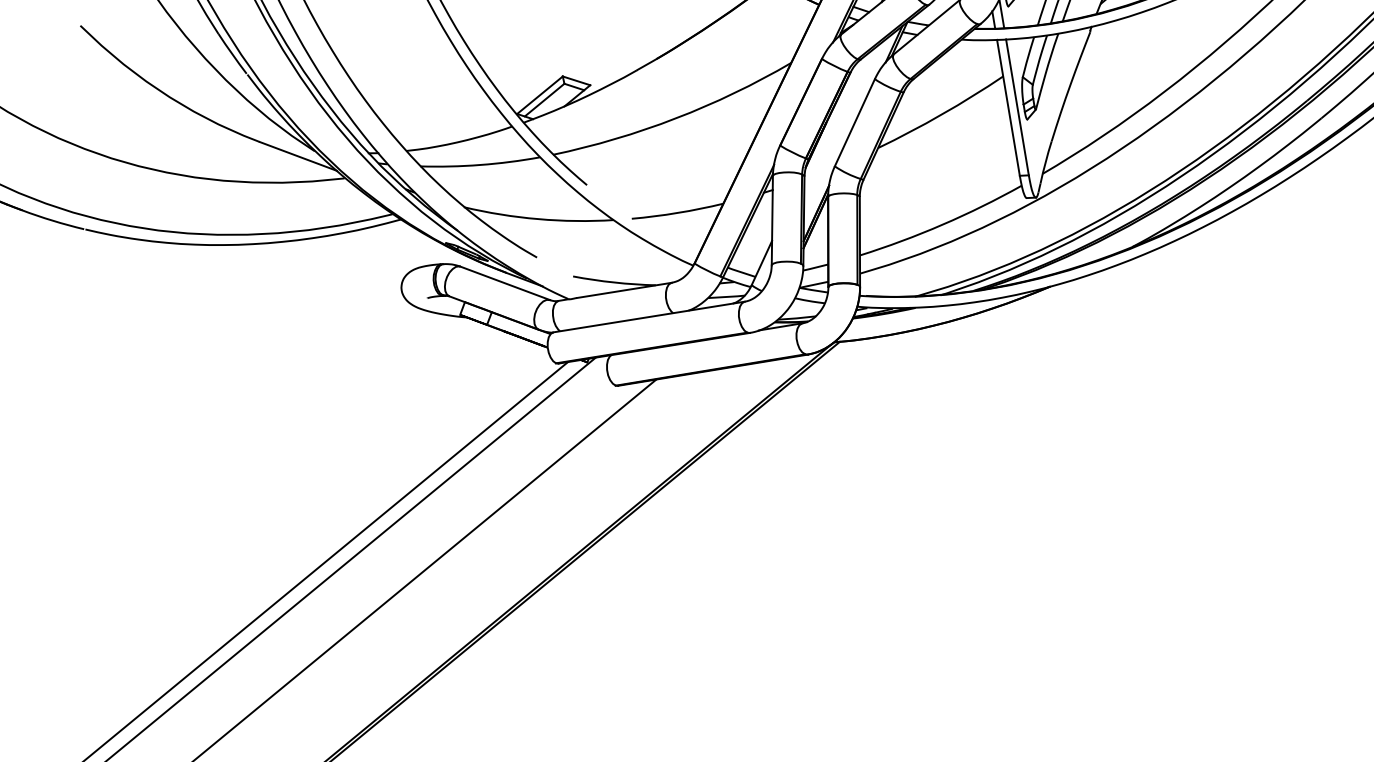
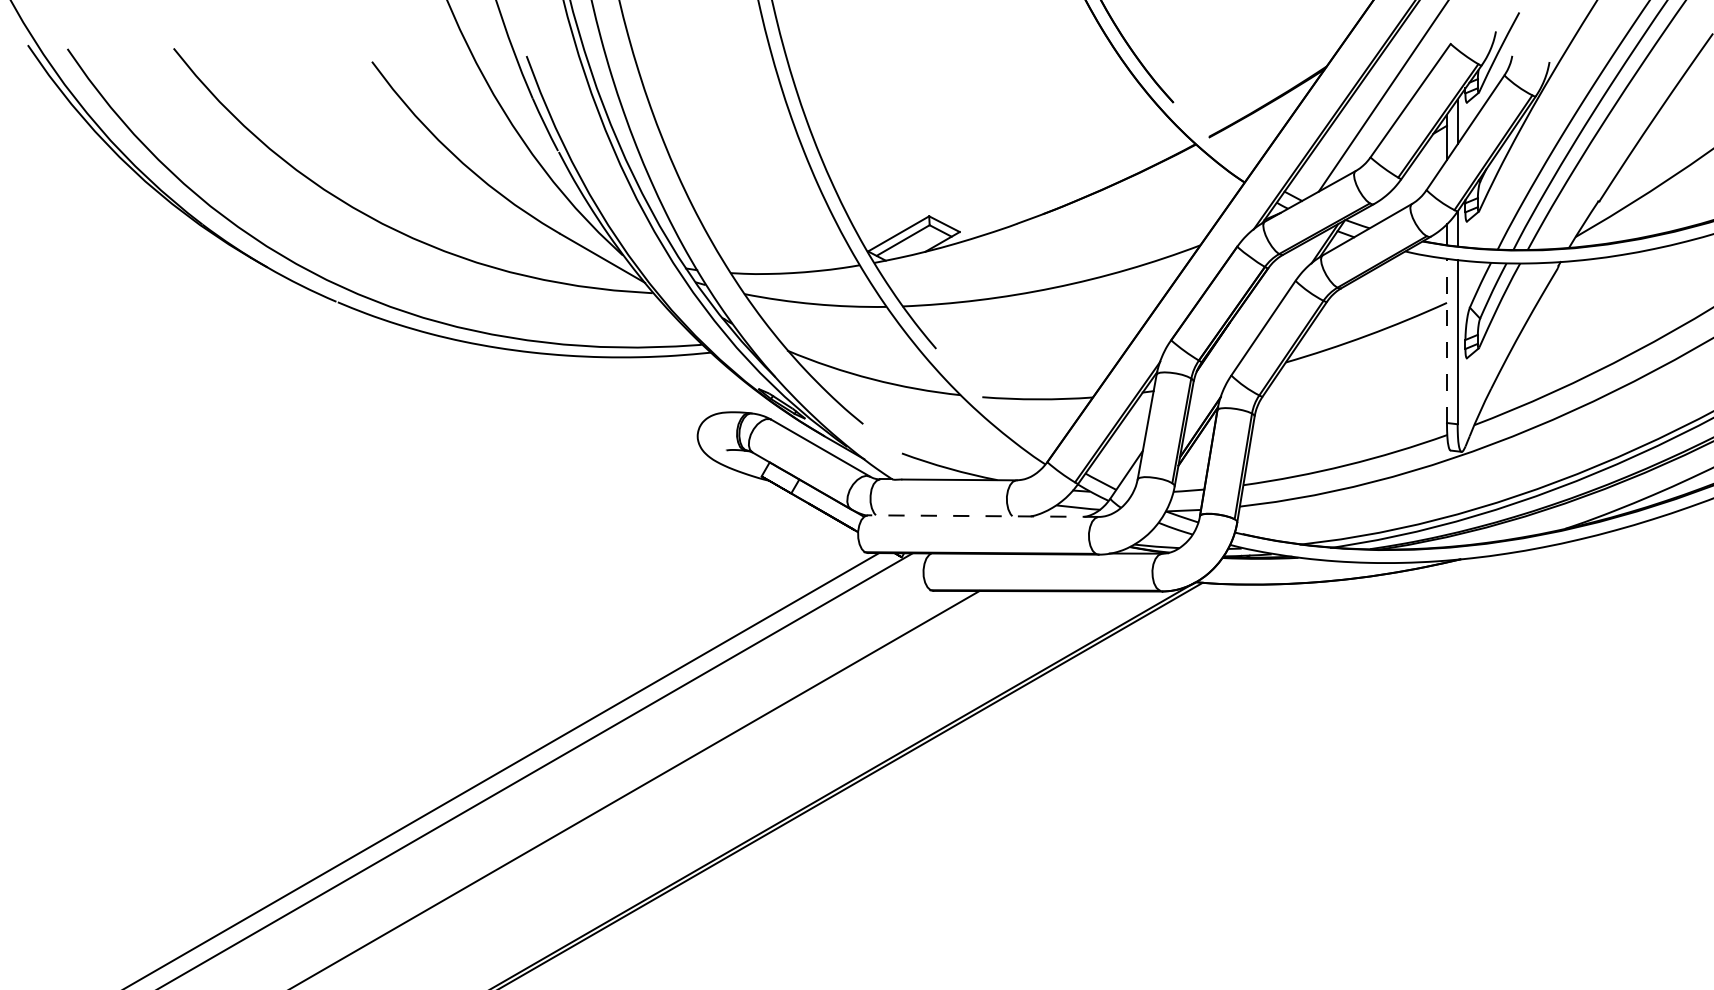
line: (1008, 107) -> (1446, 340), solid -> dashed
line: (648, 317) -> (982, 516), solid -> dashed

